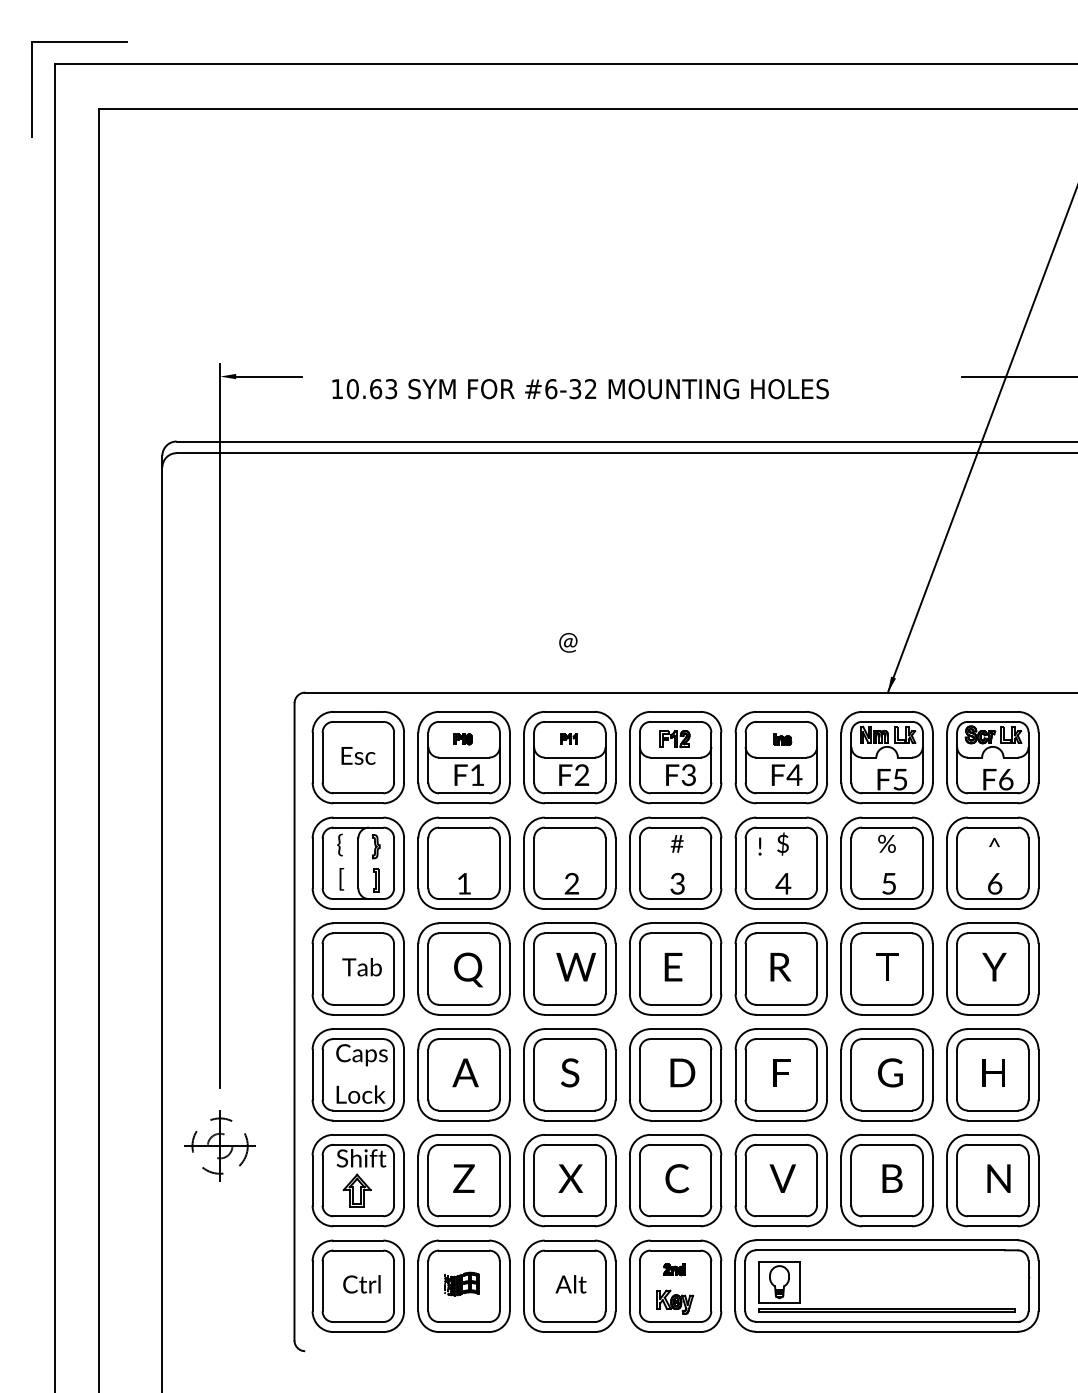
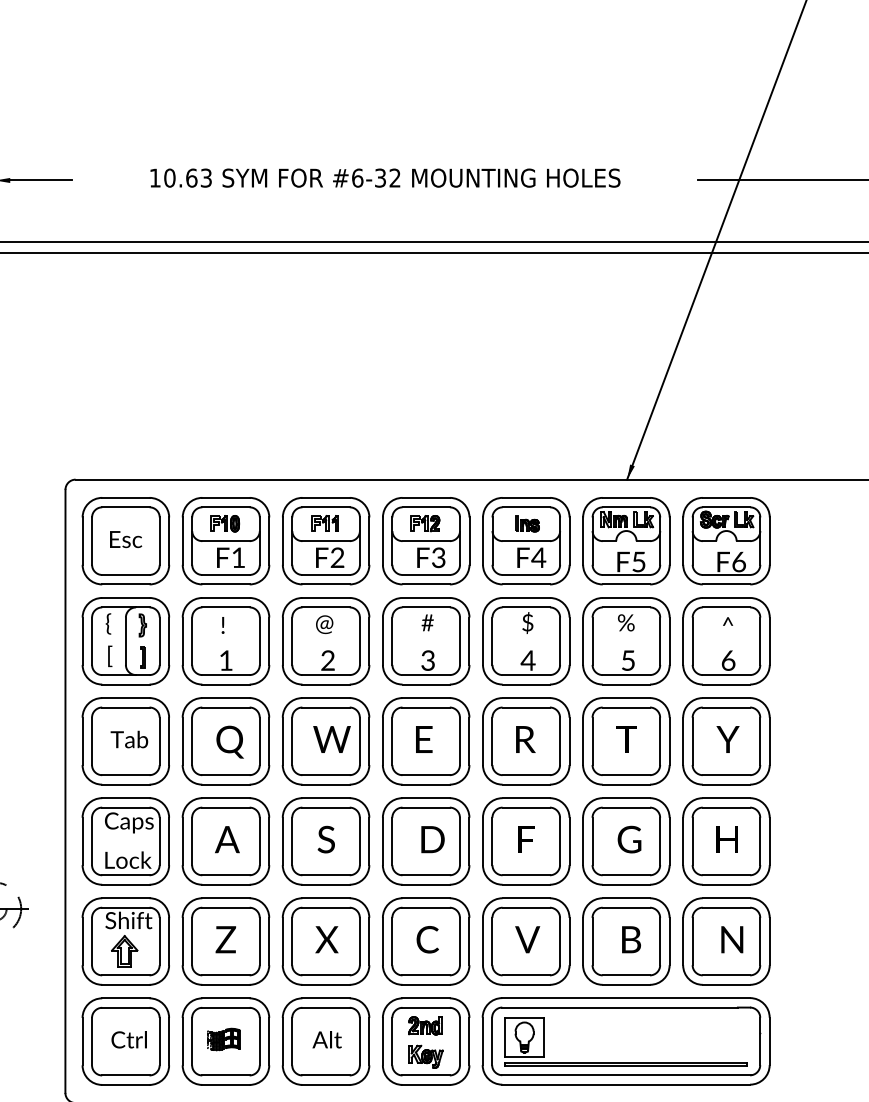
text: (580, 389) -> (385, 178), moved
text: (568, 642) -> (324, 624), moved
part: (568, 738) -> (324, 523), size x1.67
part: (462, 739) -> (224, 524), size x1.67
part: (782, 739) -> (527, 524), size x1.43
text: (759, 846) -> (222, 625), moved
part: (674, 1269) -> (425, 1025), size x1.67

